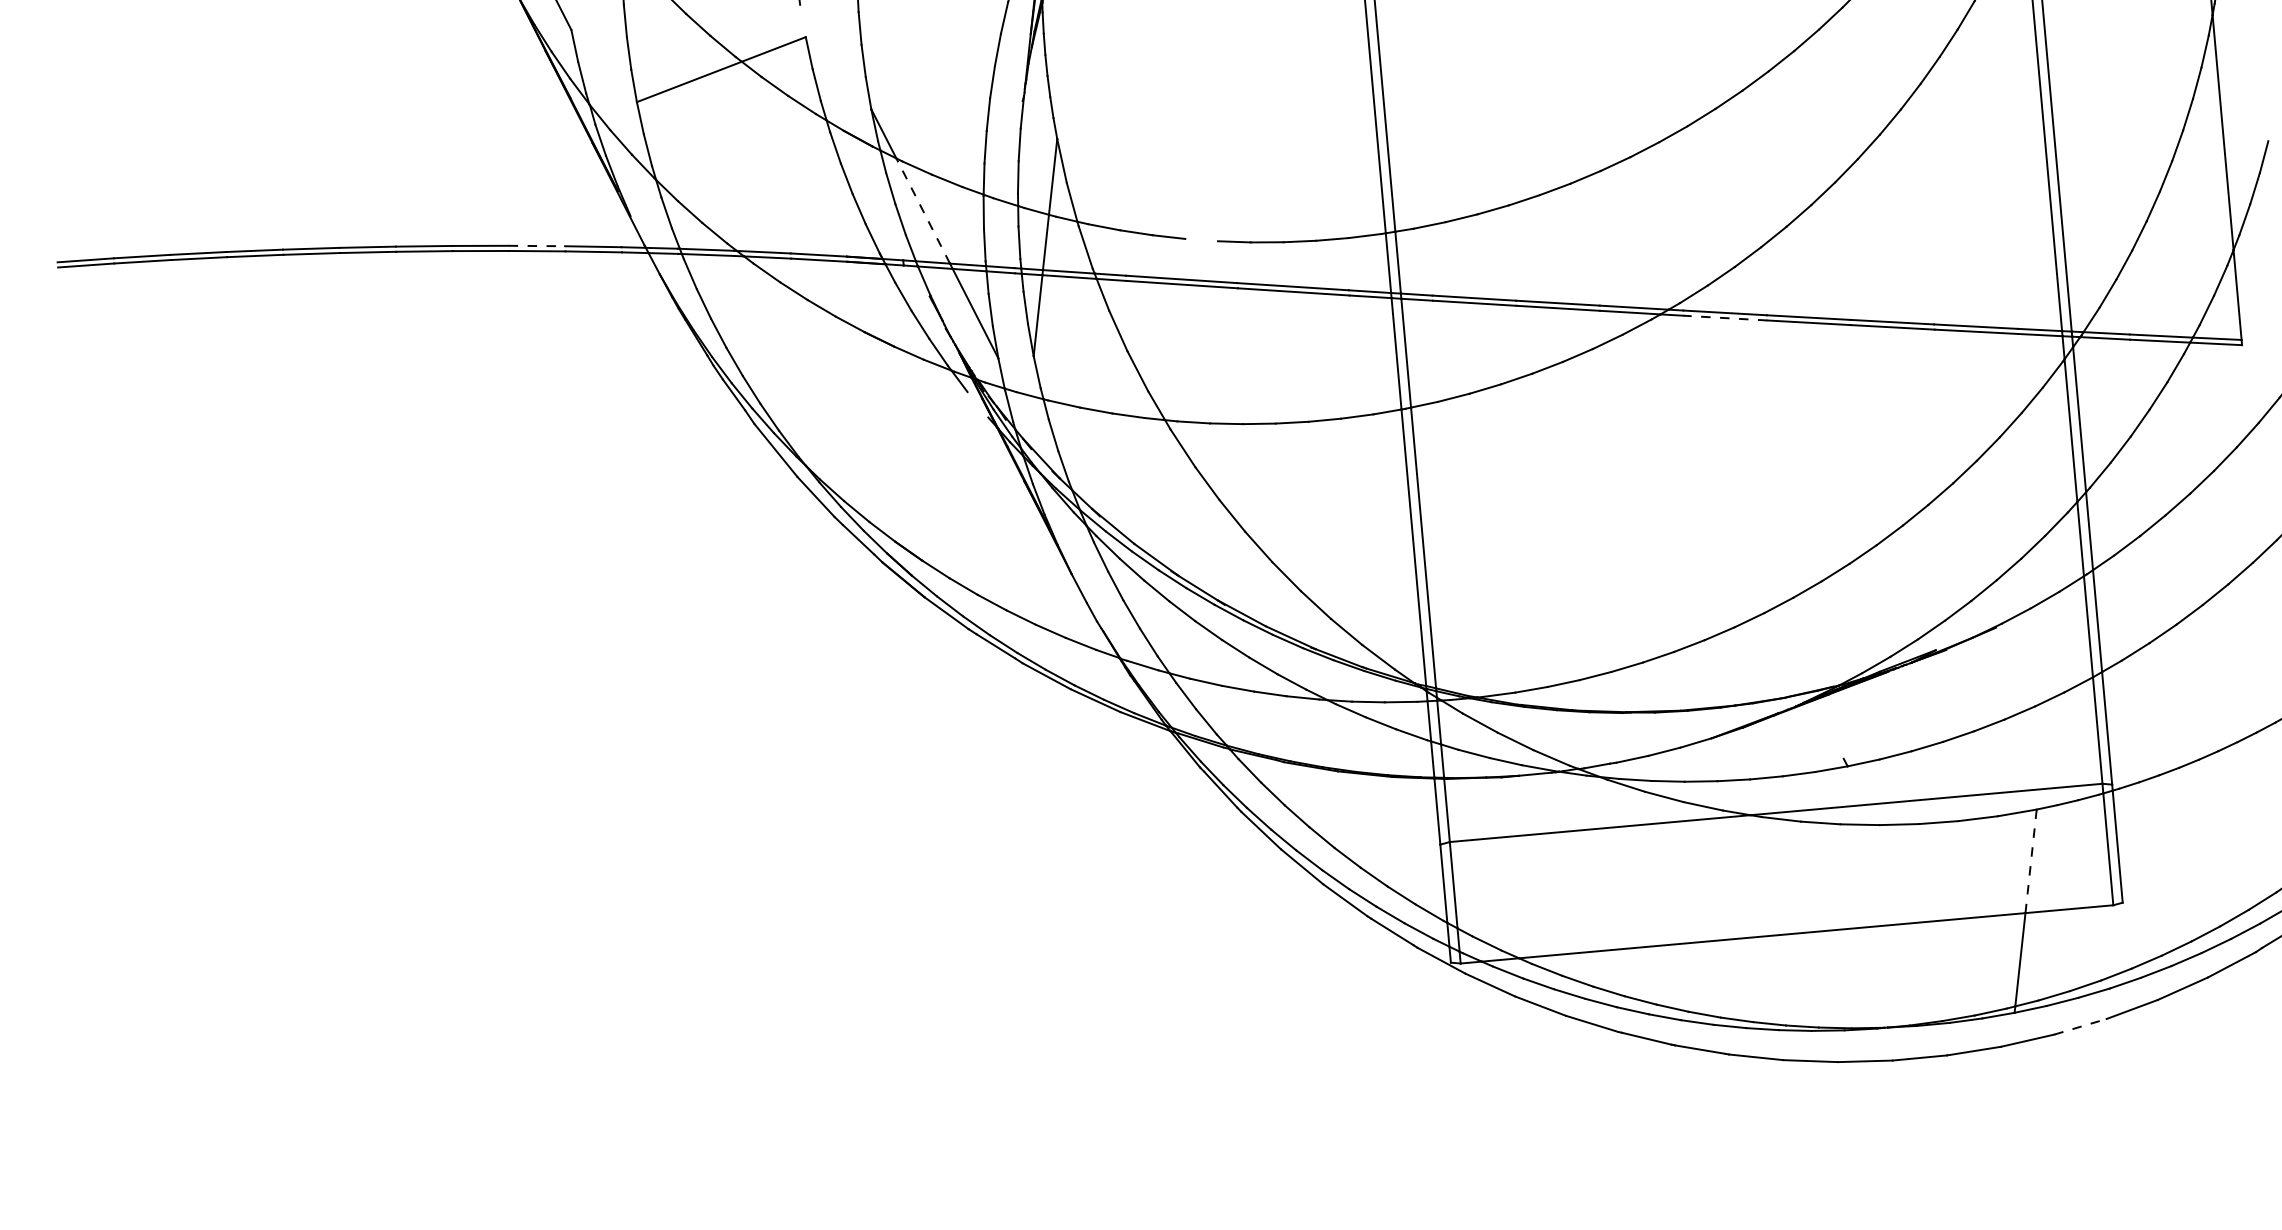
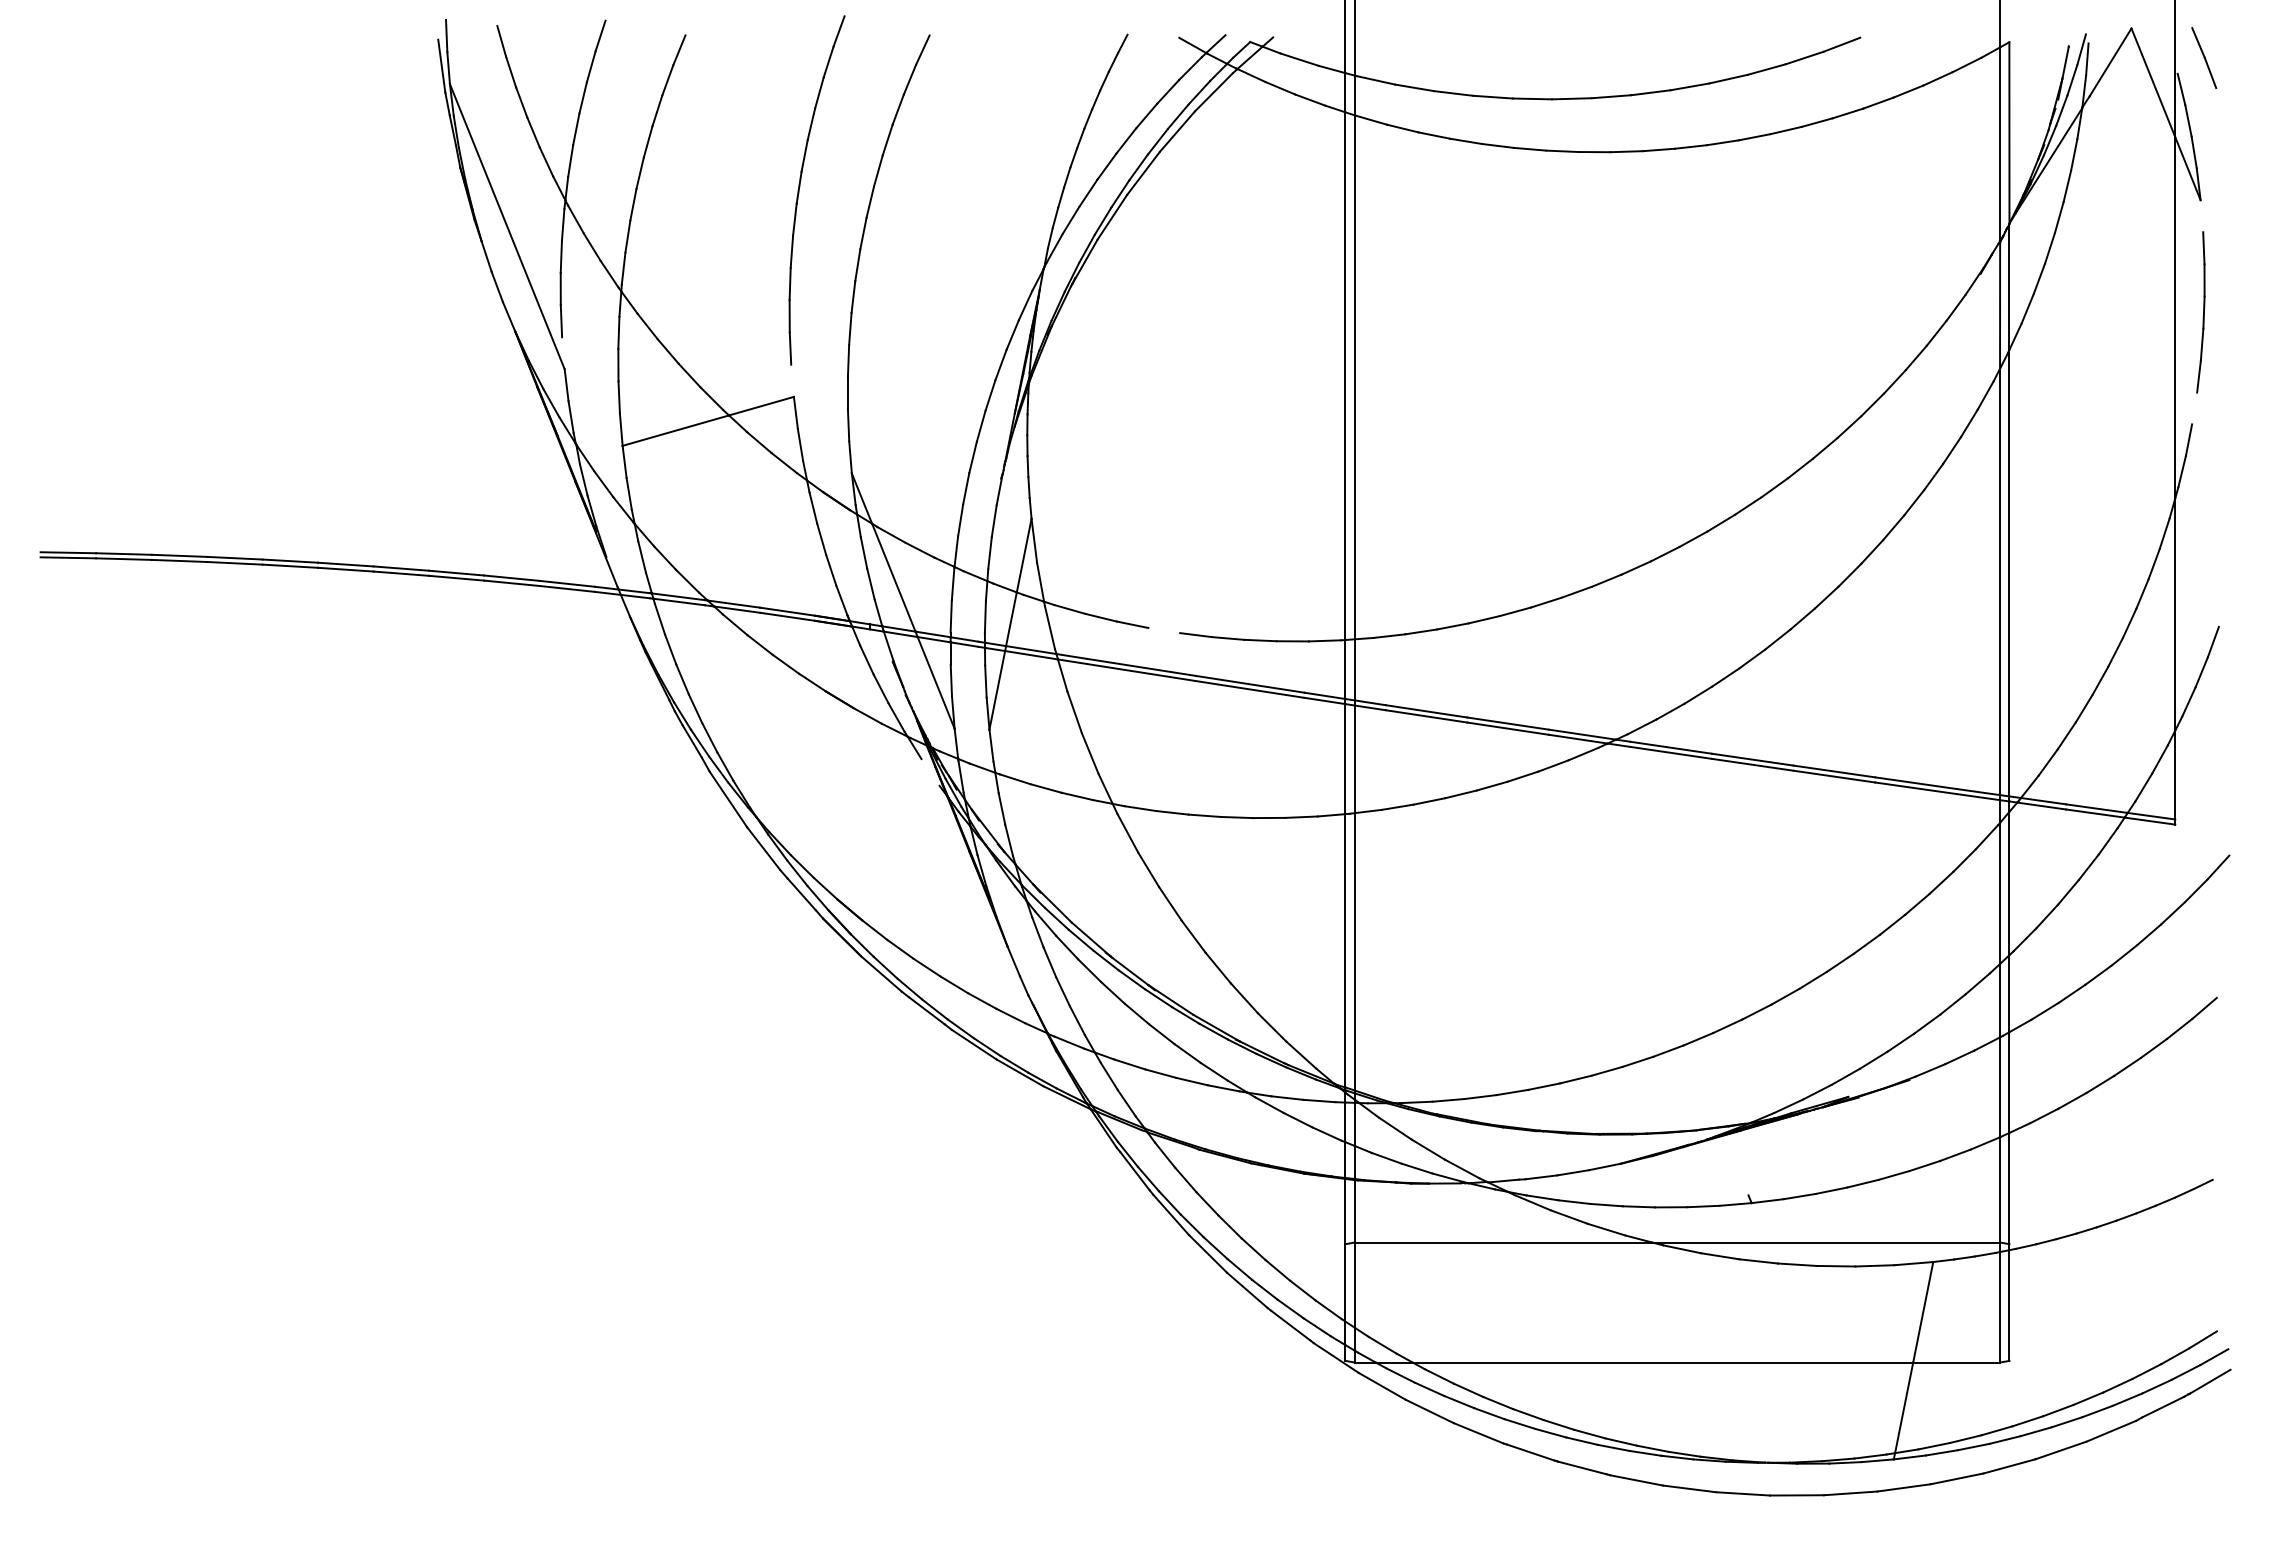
line: (922, 210) -> (893, 577), dashed -> solid
line: (536, 246) -> (511, 578), dashed -> solid
line: (1724, 317) -> (1670, 752), dashed -> solid
line: (2031, 861) -> (1923, 1312), dashed -> solid
line: (2080, 1026) -> (1957, 1478), dashed -> solid

